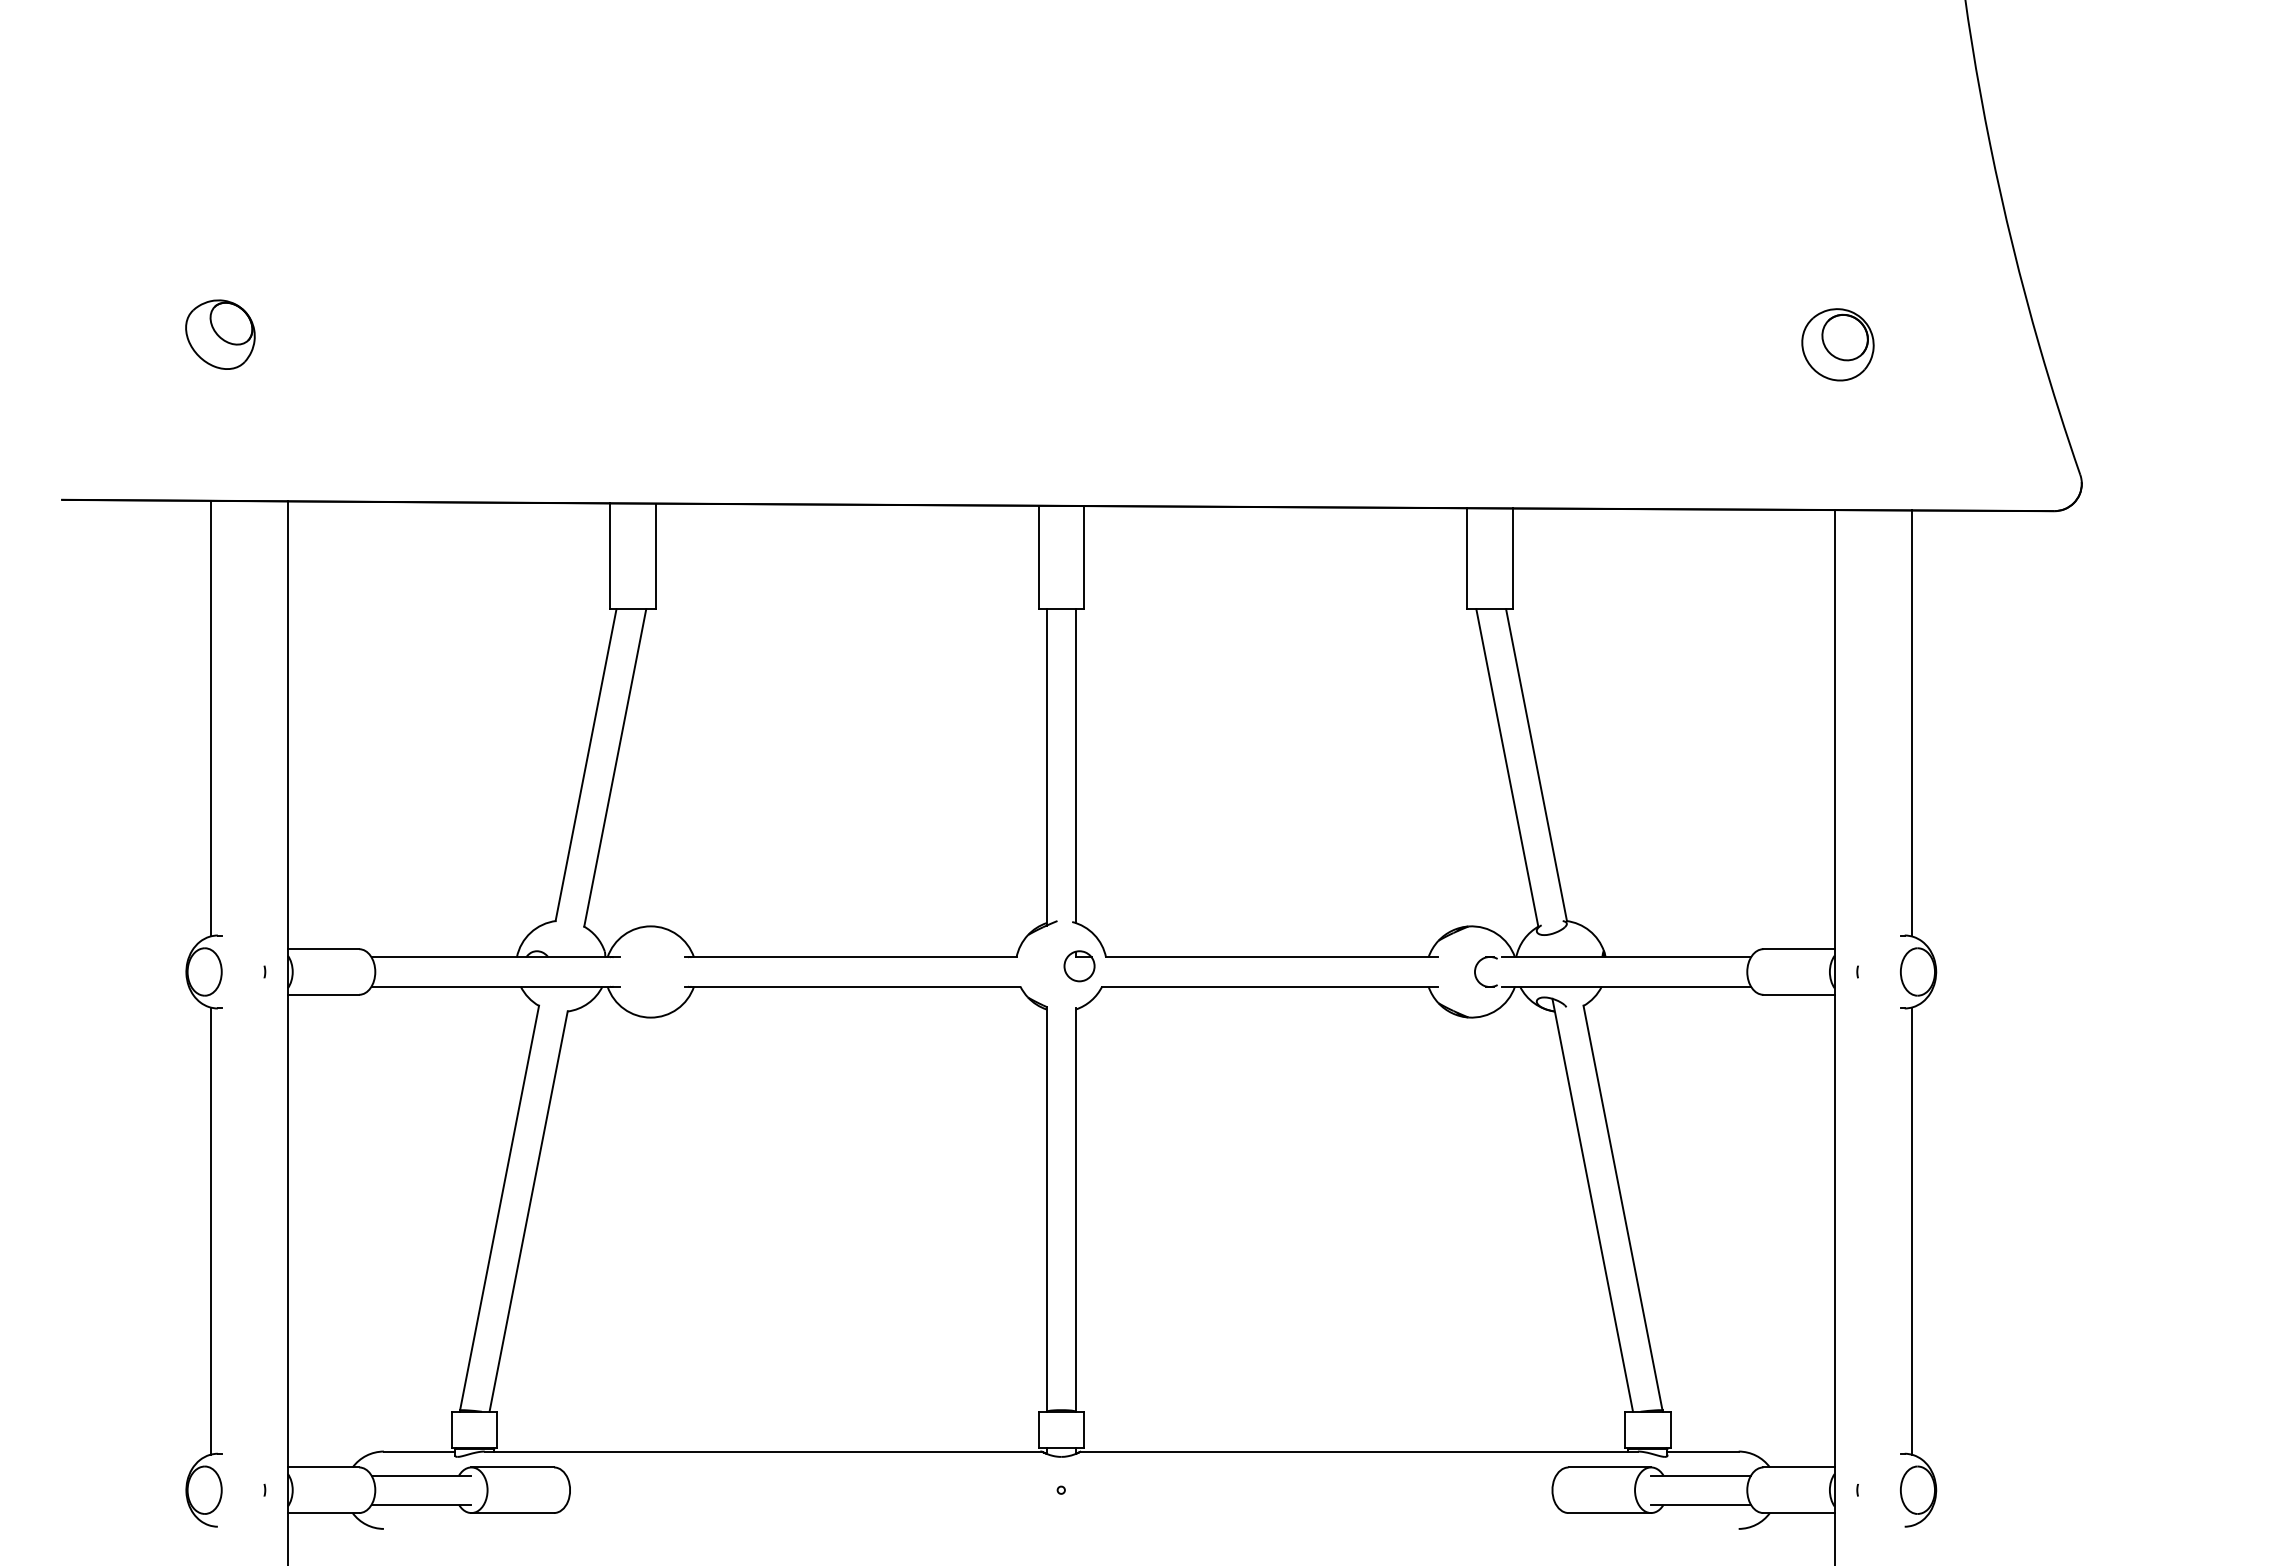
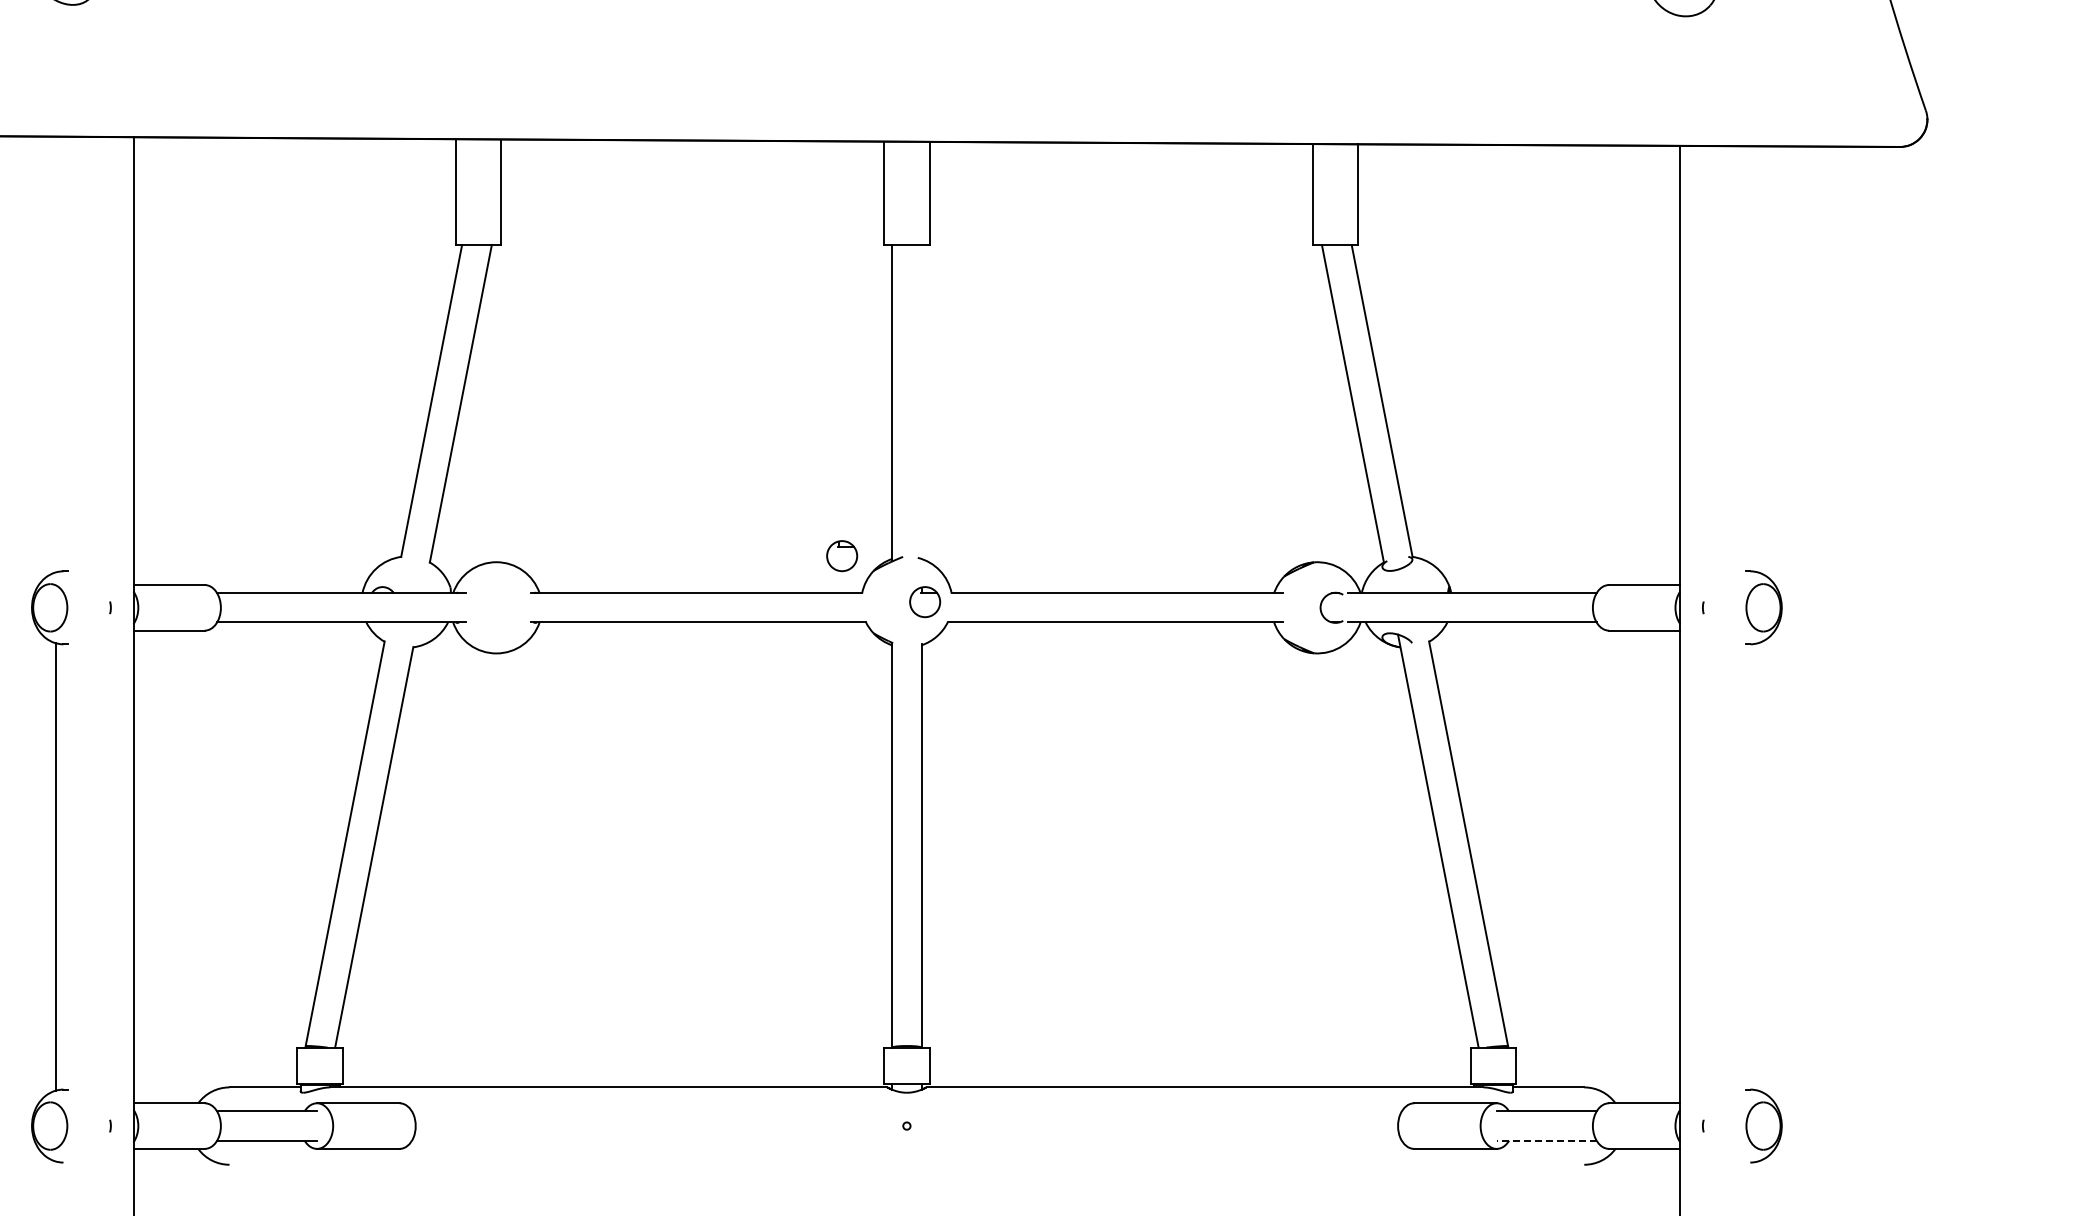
line: (210, 718) -> (56, 354), removed
line: (1912, 723) -> (1758, 359), removed
line: (1075, 766) -> (921, 402), removed
part: (996, 920) -> (842, 556), added
line: (1912, 1230) -> (1758, 866), removed
line: (1701, 1504) -> (1547, 1140), solid -> dashed

